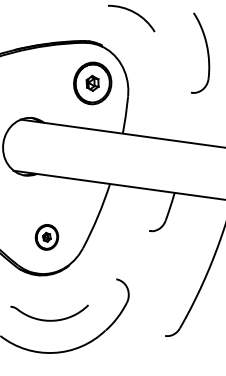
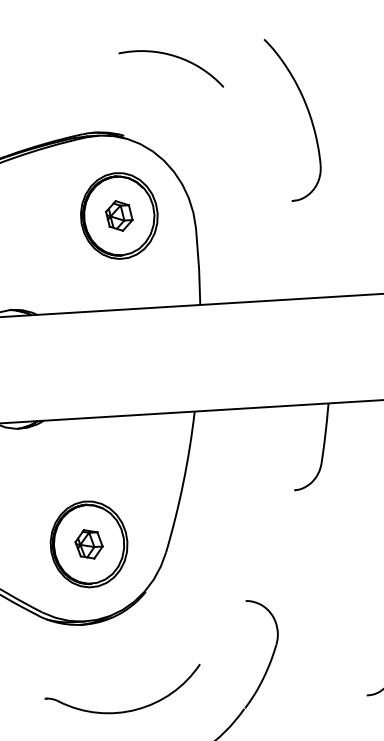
part: (206, 49) -> (304, 107), moved
part: (46, 237) -> (88, 544), size x1.67

